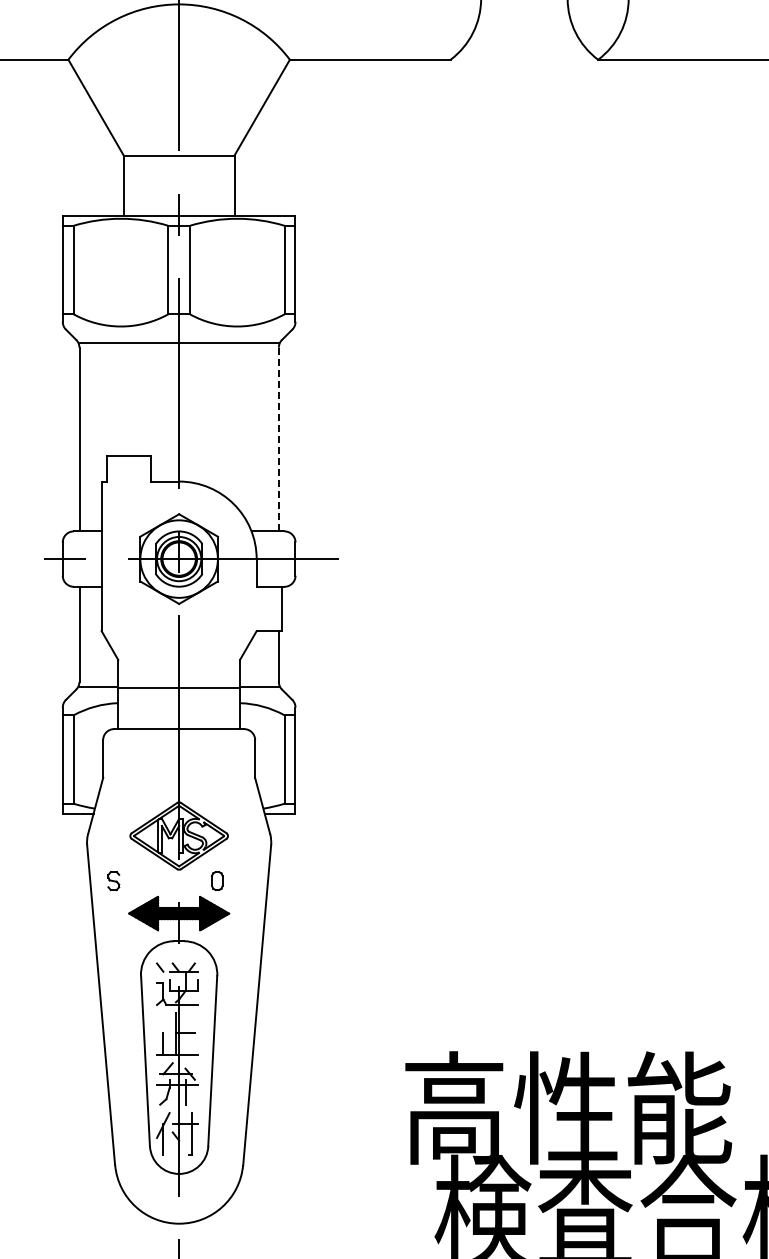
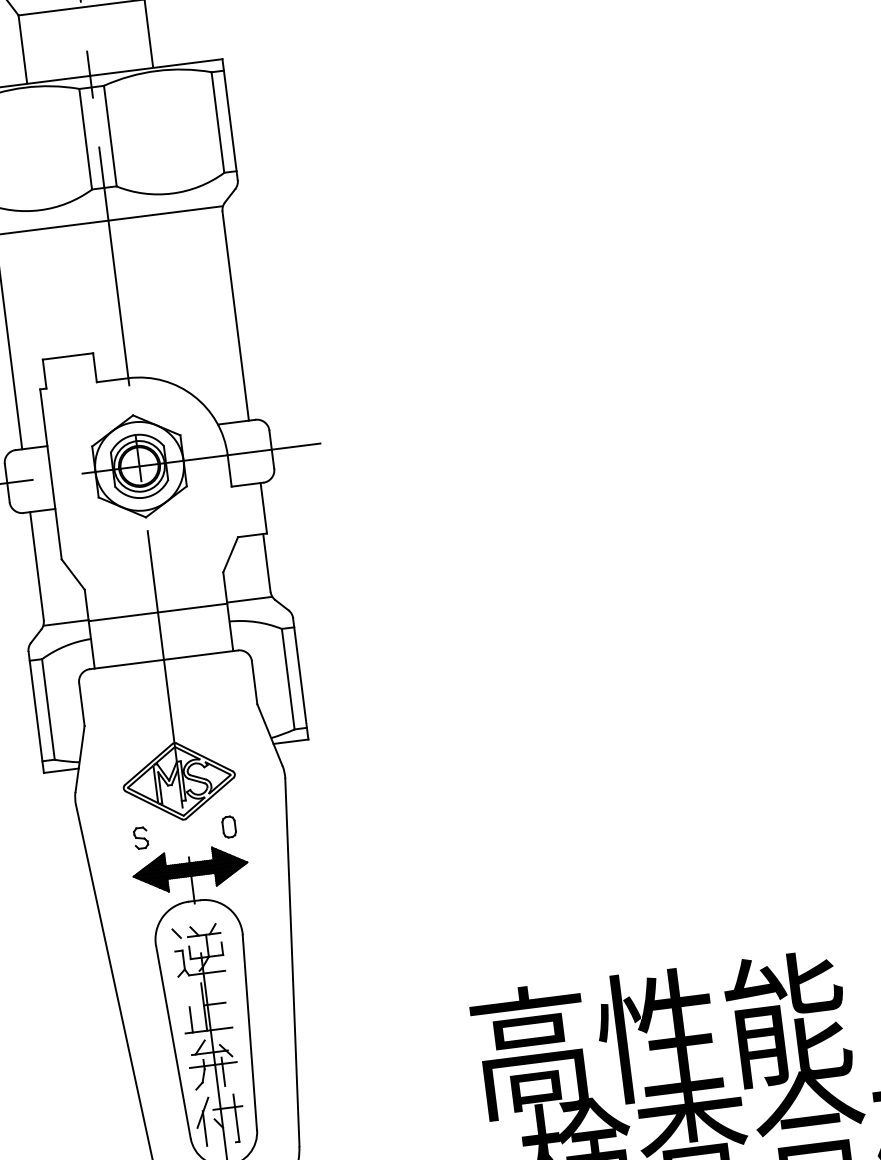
line: (278, 439) -> (235, 316), dashed -> solid
part: (113, 881) -> (140, 838), moved

